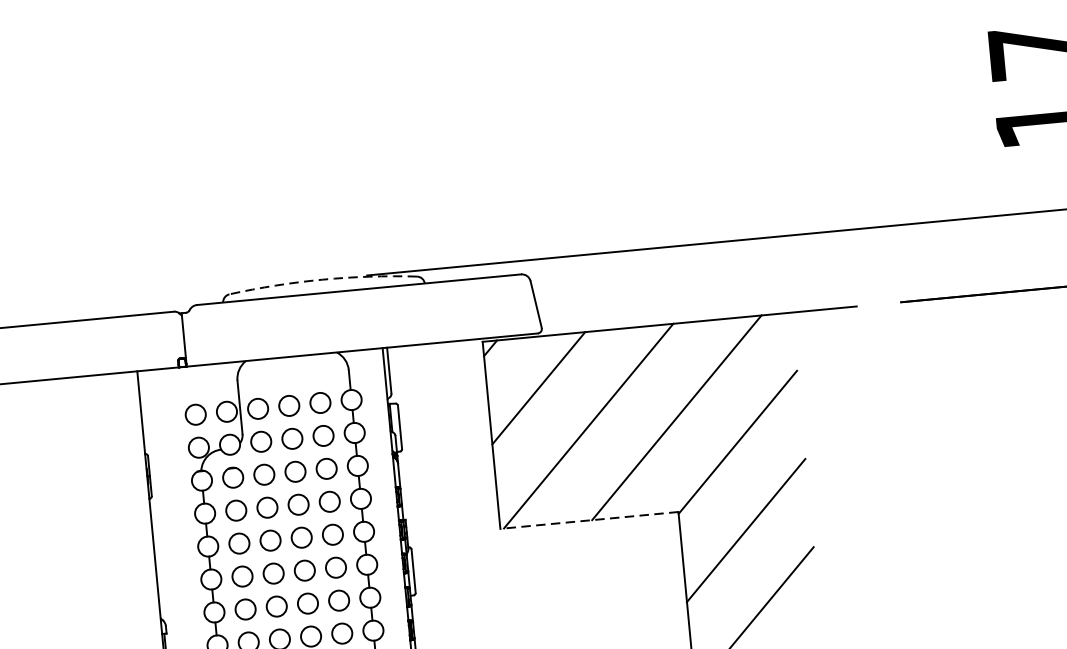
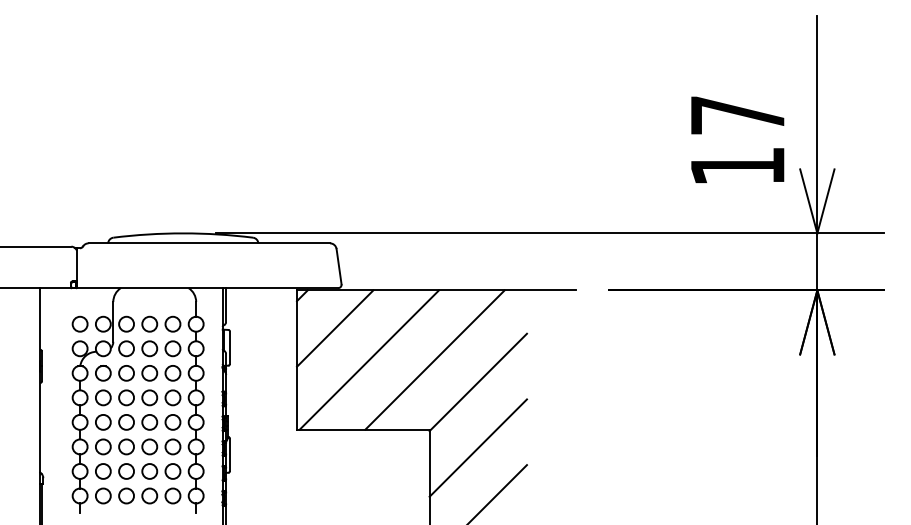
arc: (323, 279) -> (183, 233), dashed -> solid
line: (588, 520) -> (362, 429), dashed -> solid

